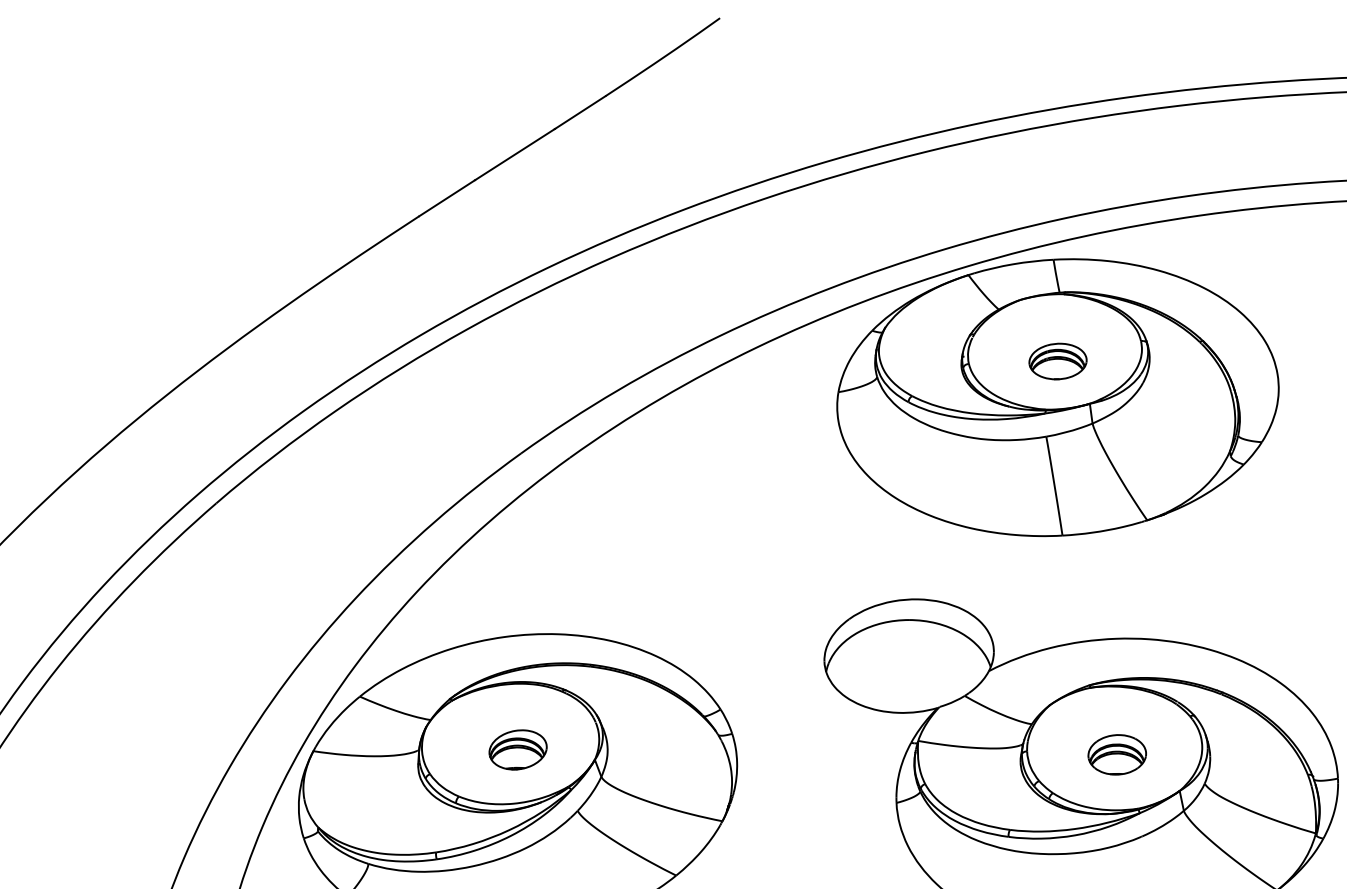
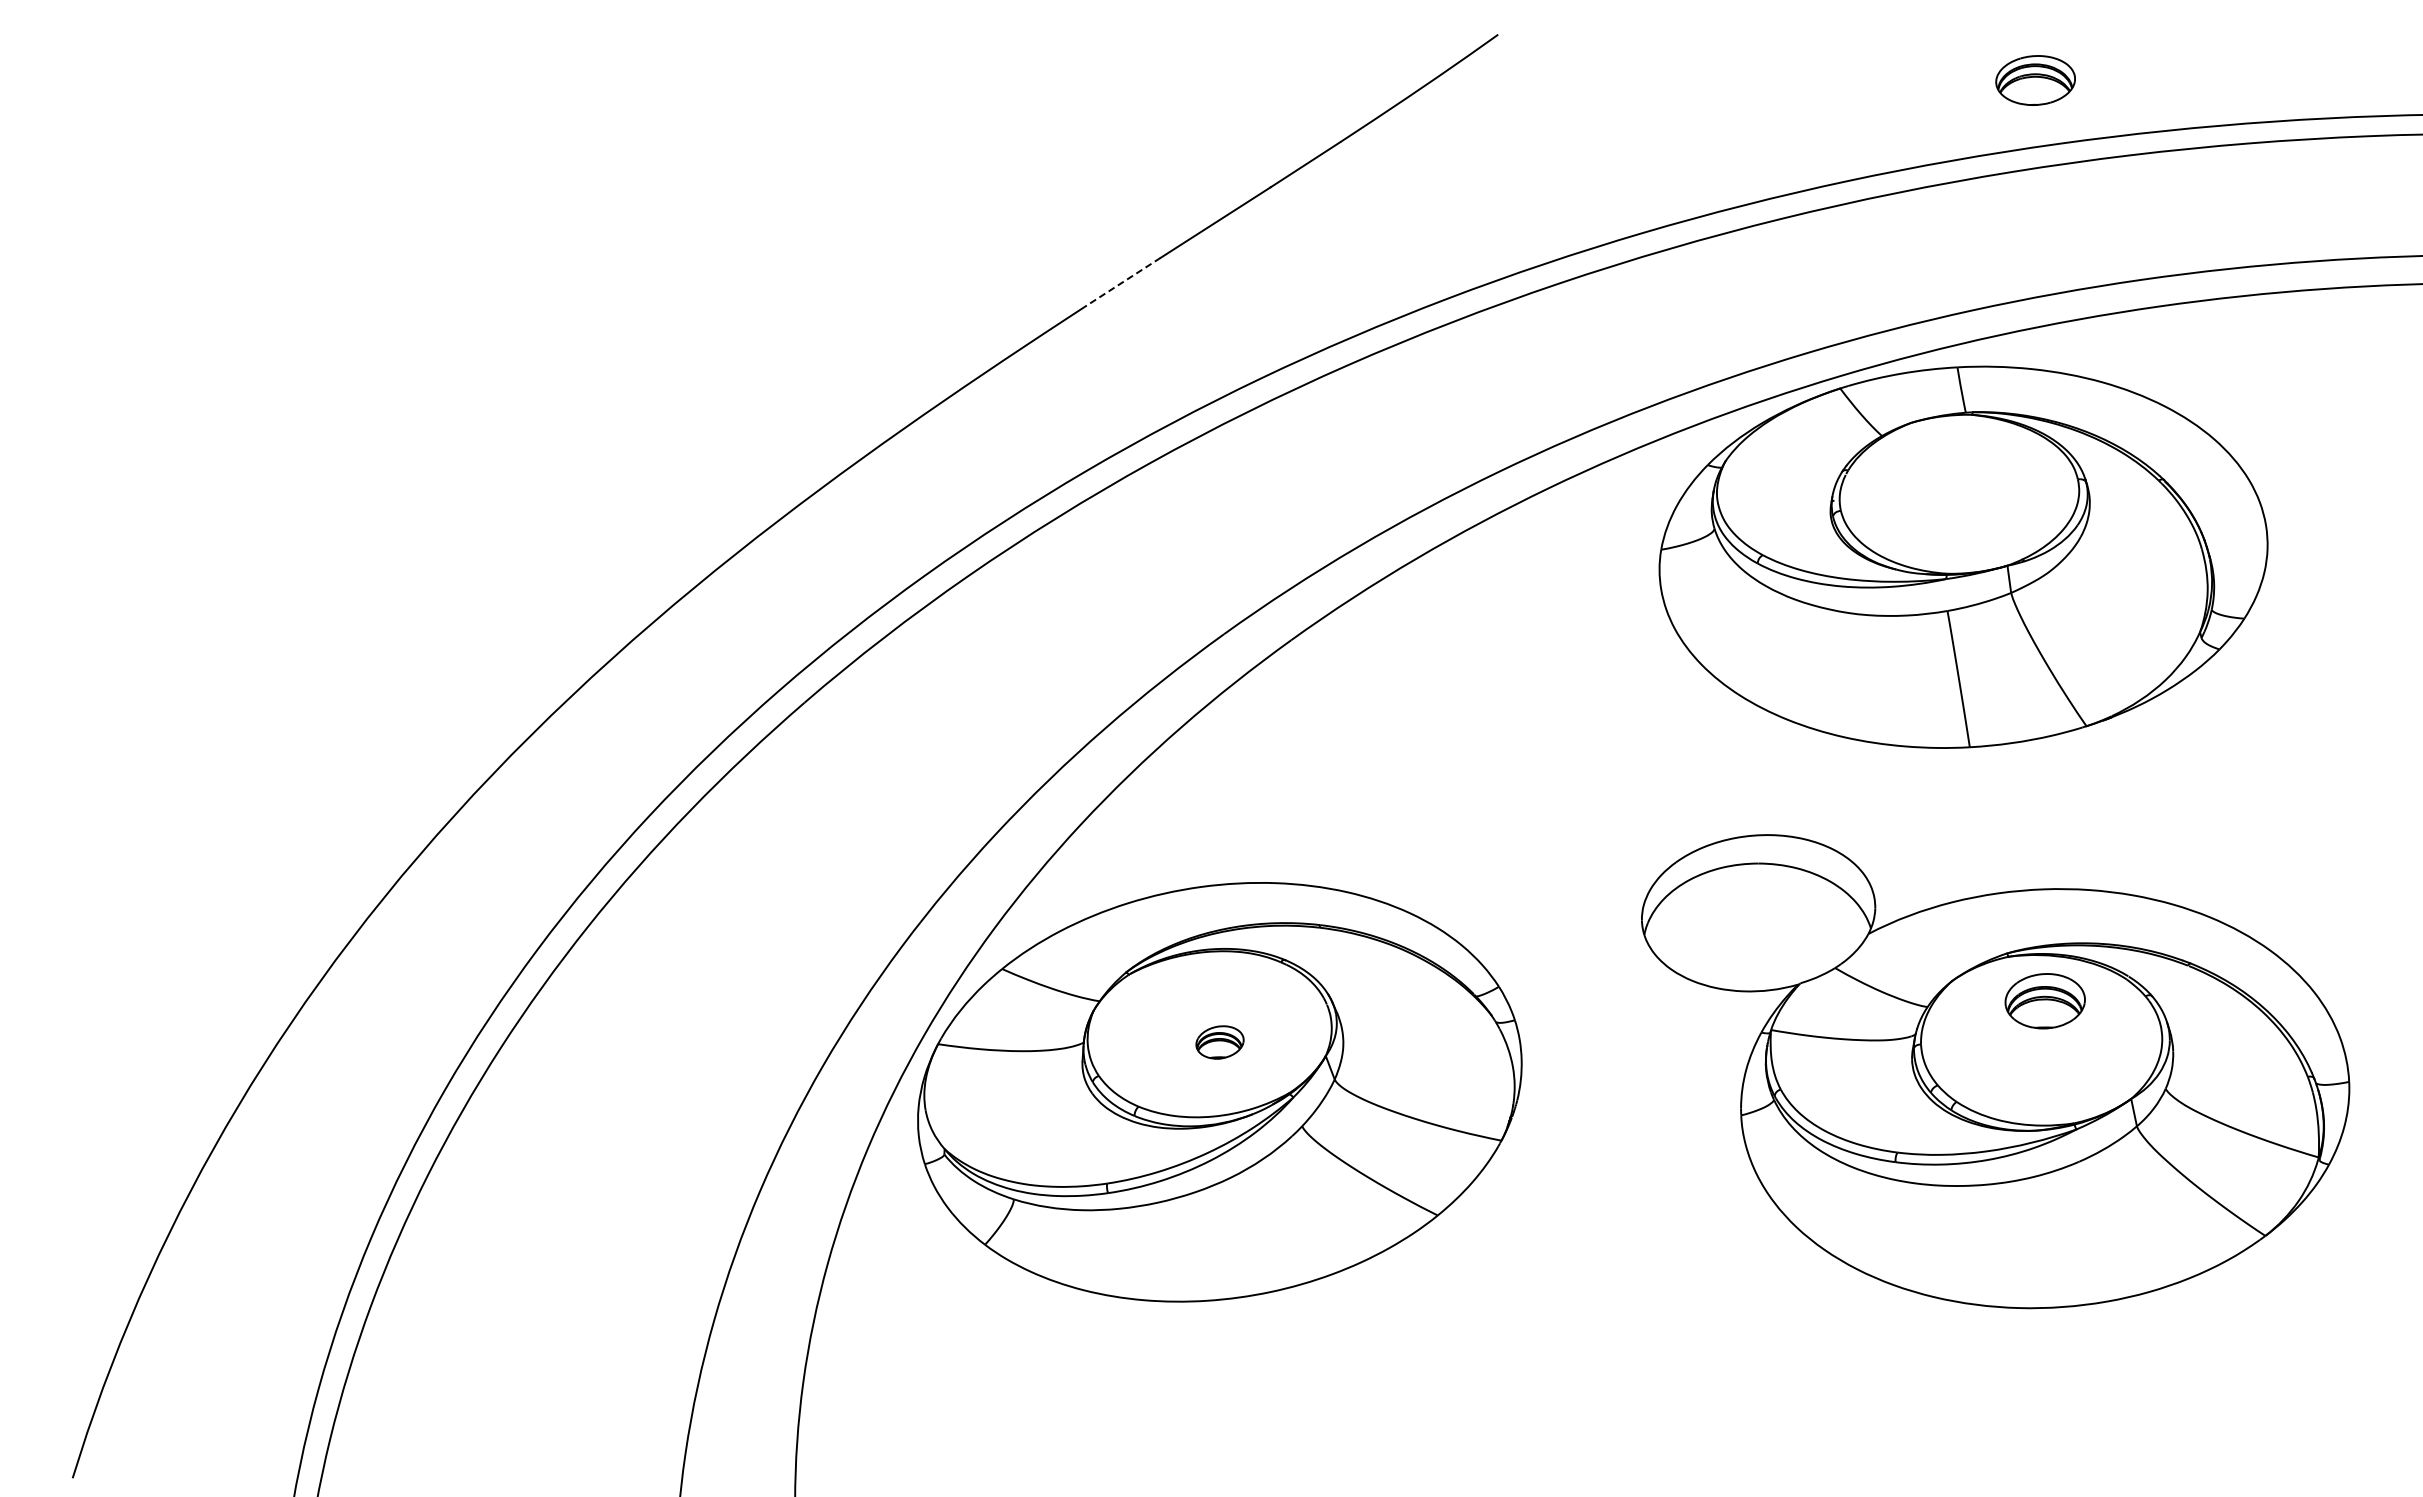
line: (447, 198) -> (1122, 282), solid -> dashed
part: (1057, 361) -> (2035, 80), moved
part: (517, 749) -> (1219, 1042), size x0.6
part: (1116, 755) -> (2044, 1001), moved

